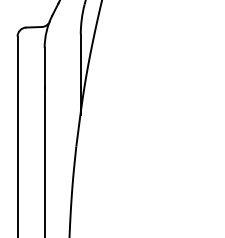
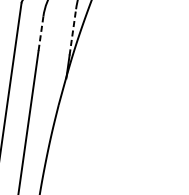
line: (80, 61) -> (72, 32), solid -> dashed
line: (44, 68) -> (40, 34), solid -> dashed

